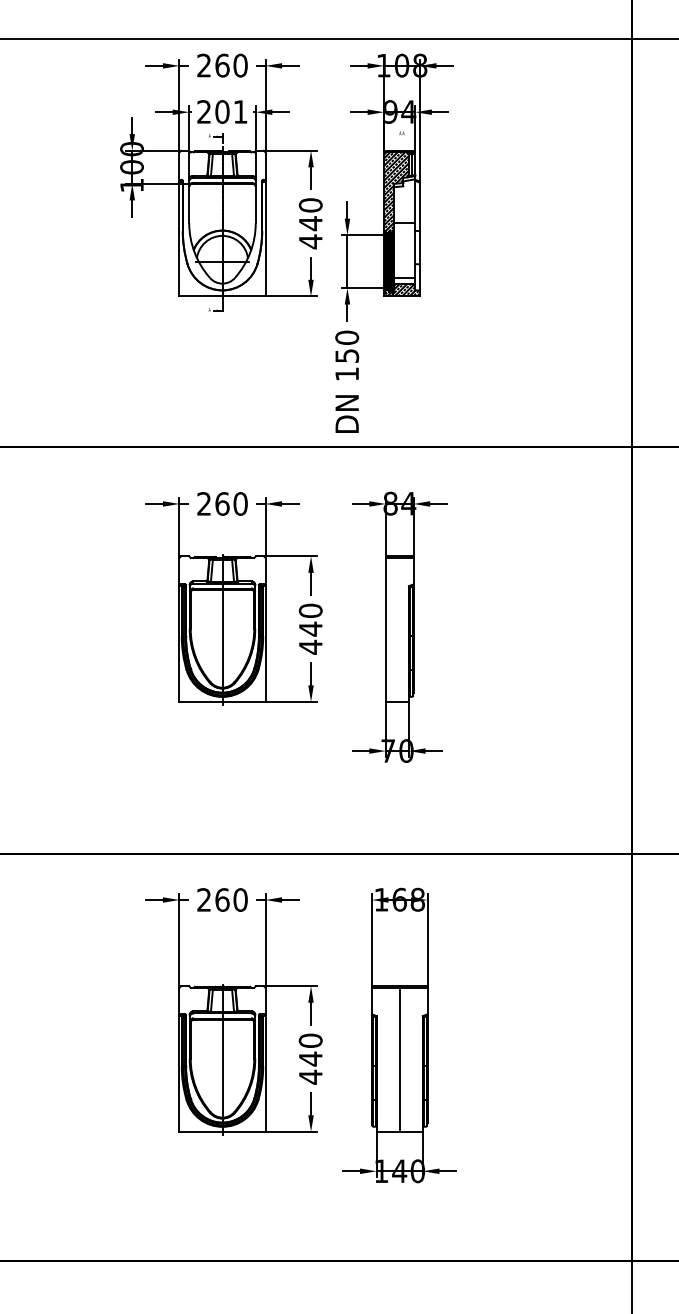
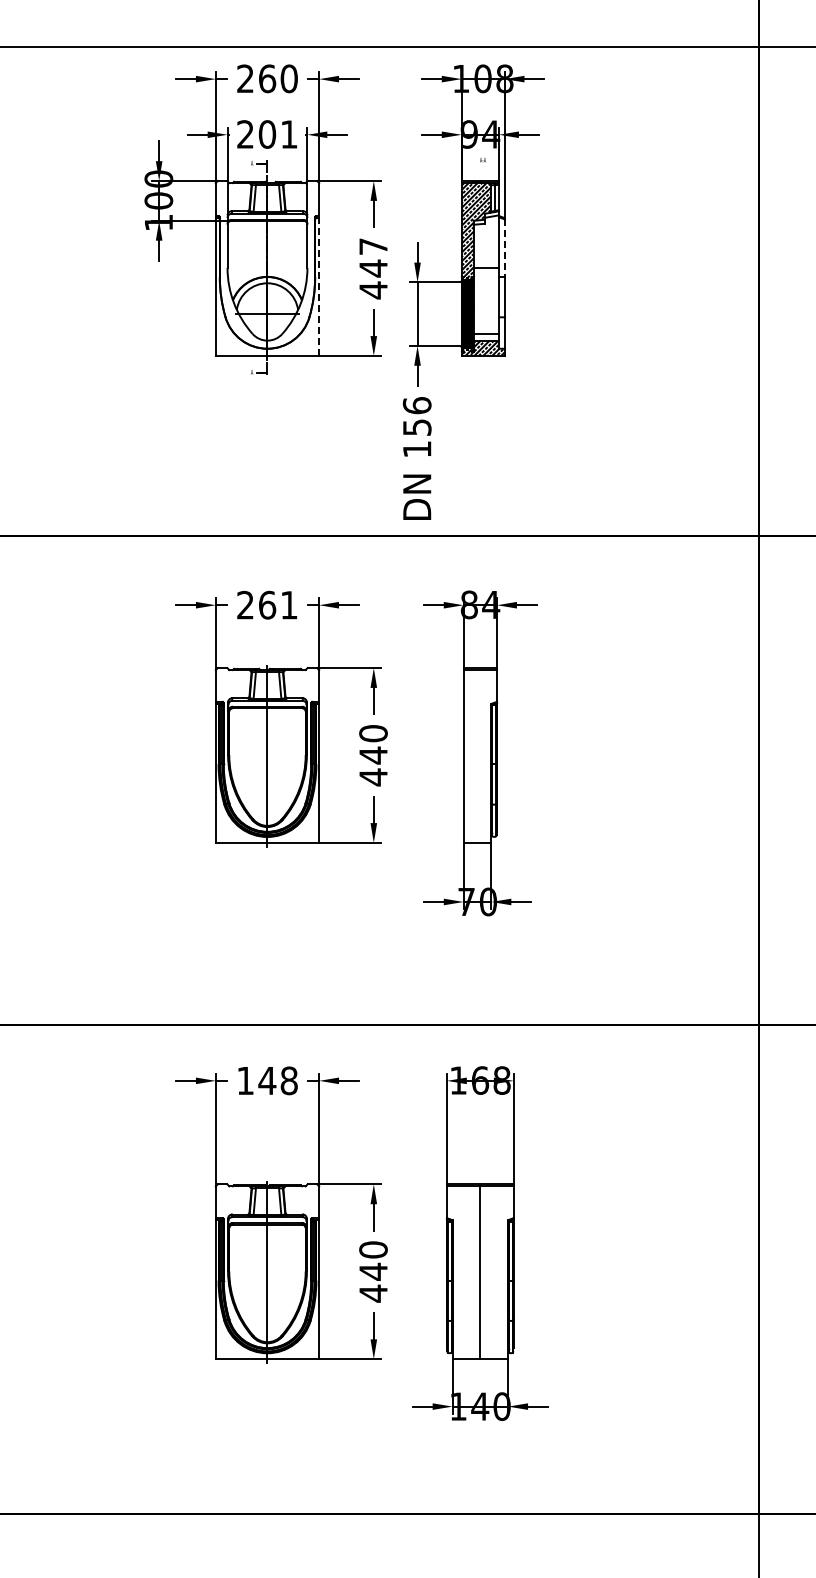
text: (310, 205) -> (373, 246), 440 -> 447
line: (419, 206) -> (504, 248), solid -> dashed
line: (265, 239) -> (319, 287), solid -> dashed
text: (346, 337) -> (416, 405), 150 -> 156
text: (239, 503) -> (288, 604), 260 -> 261
text: (222, 899) -> (267, 1080), 260 -> 148

